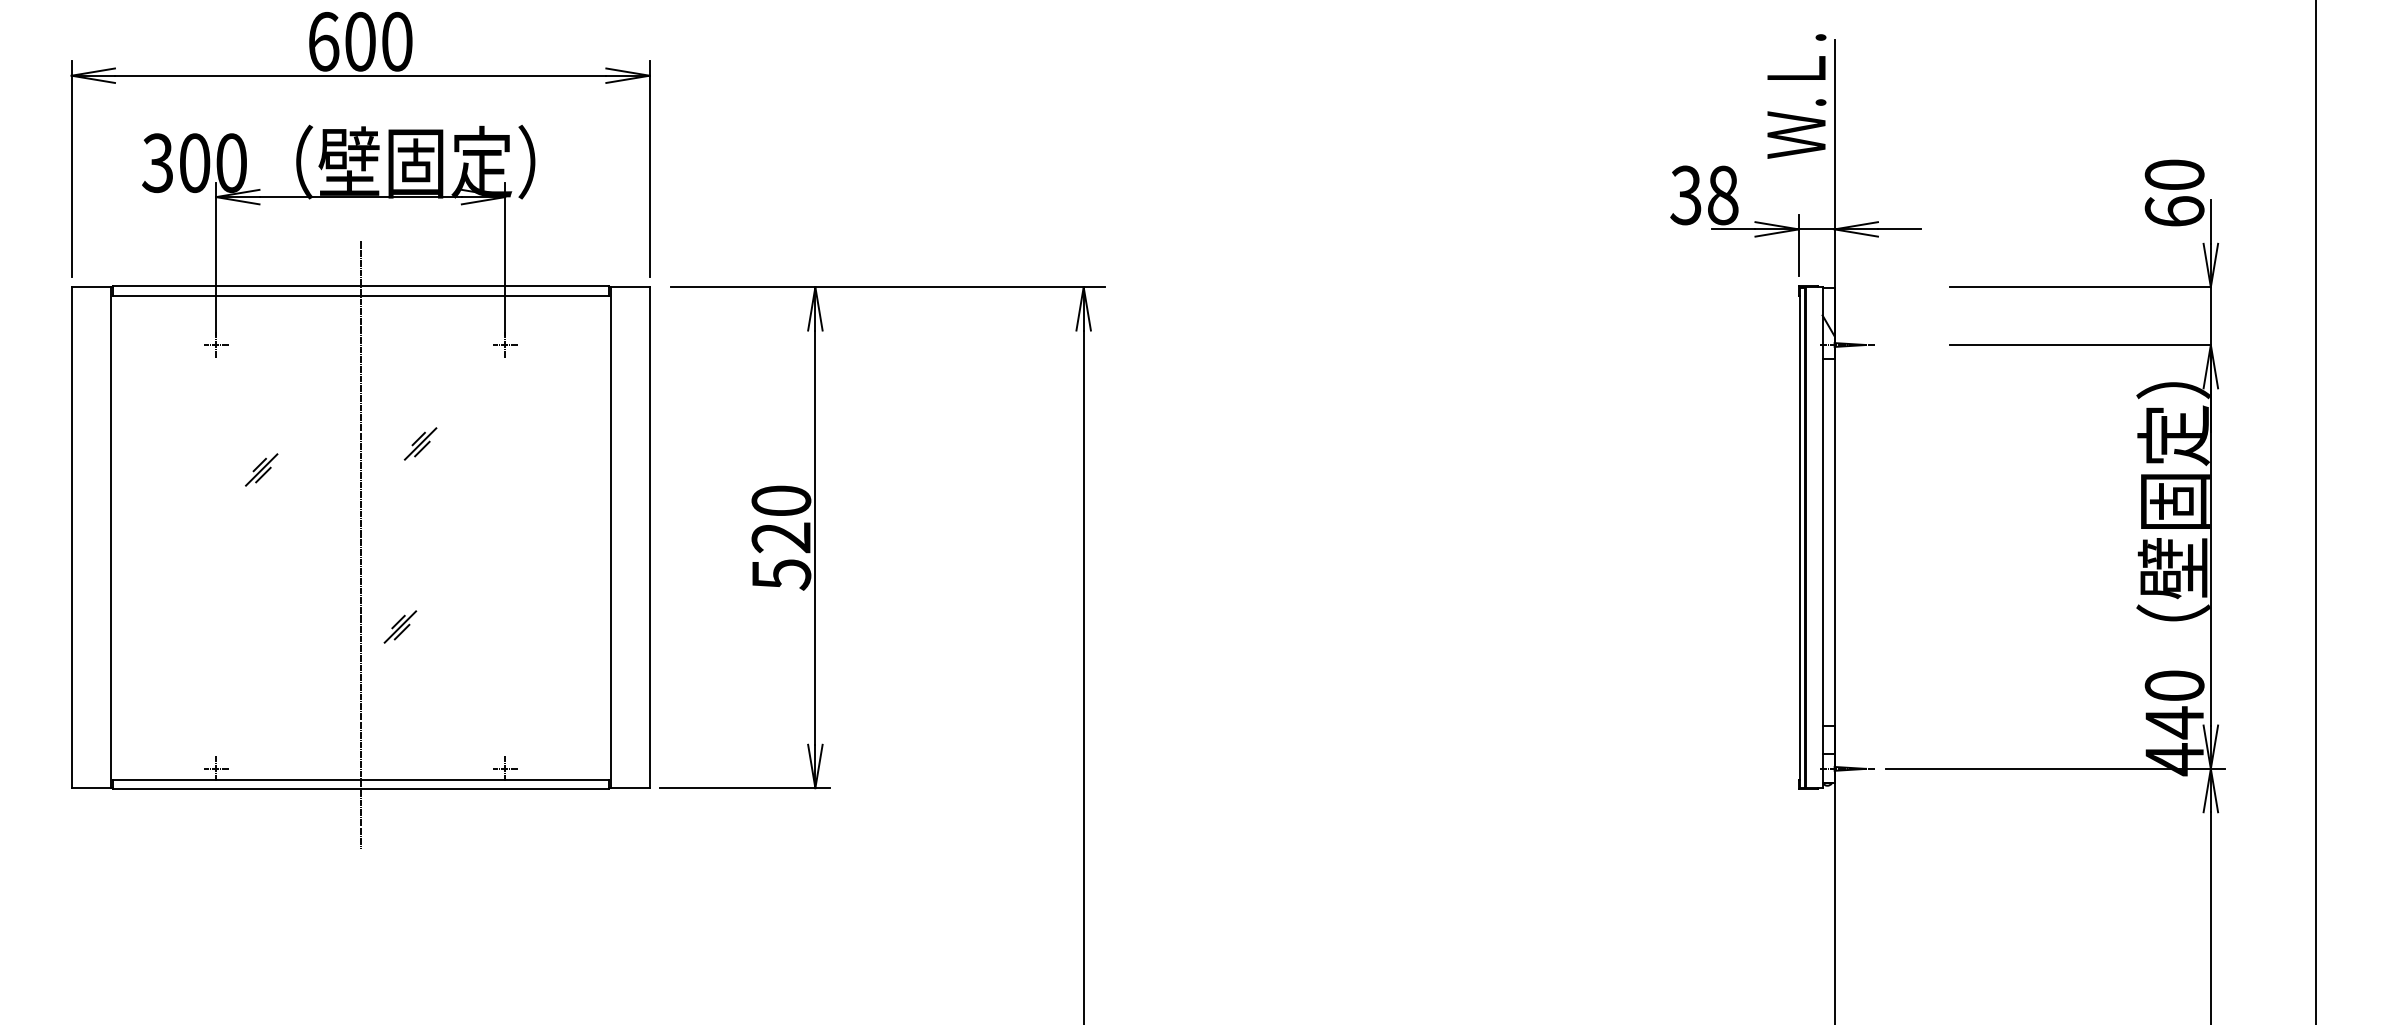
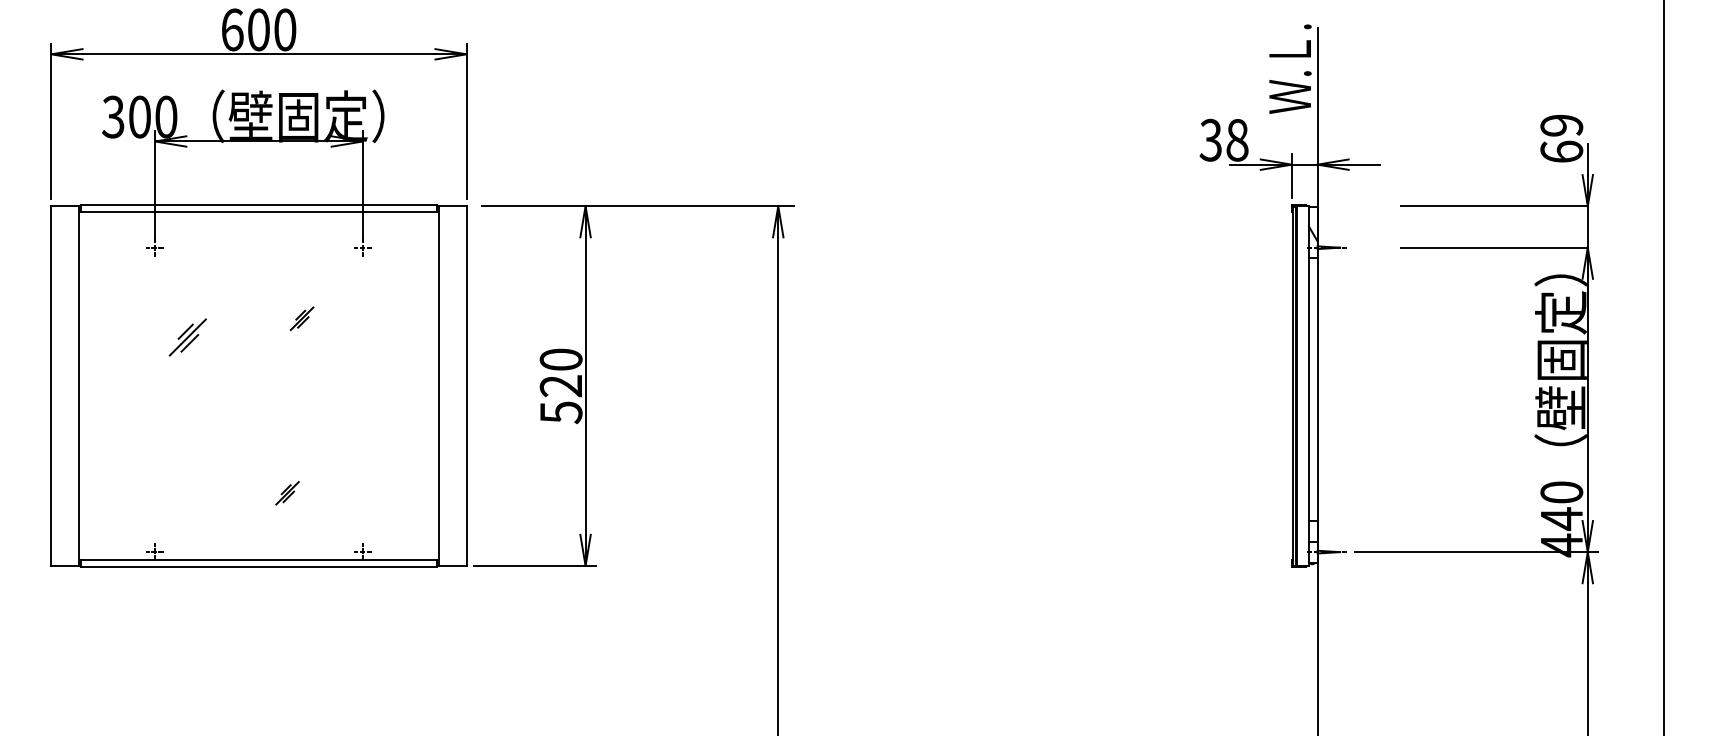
text: (2174, 174) -> (1561, 125), 60 -> 69
part: (261, 470) -> (187, 337), size x1.6
line: (361, 543) -> (259, 390), removed
part: (400, 627) -> (287, 493), moved

